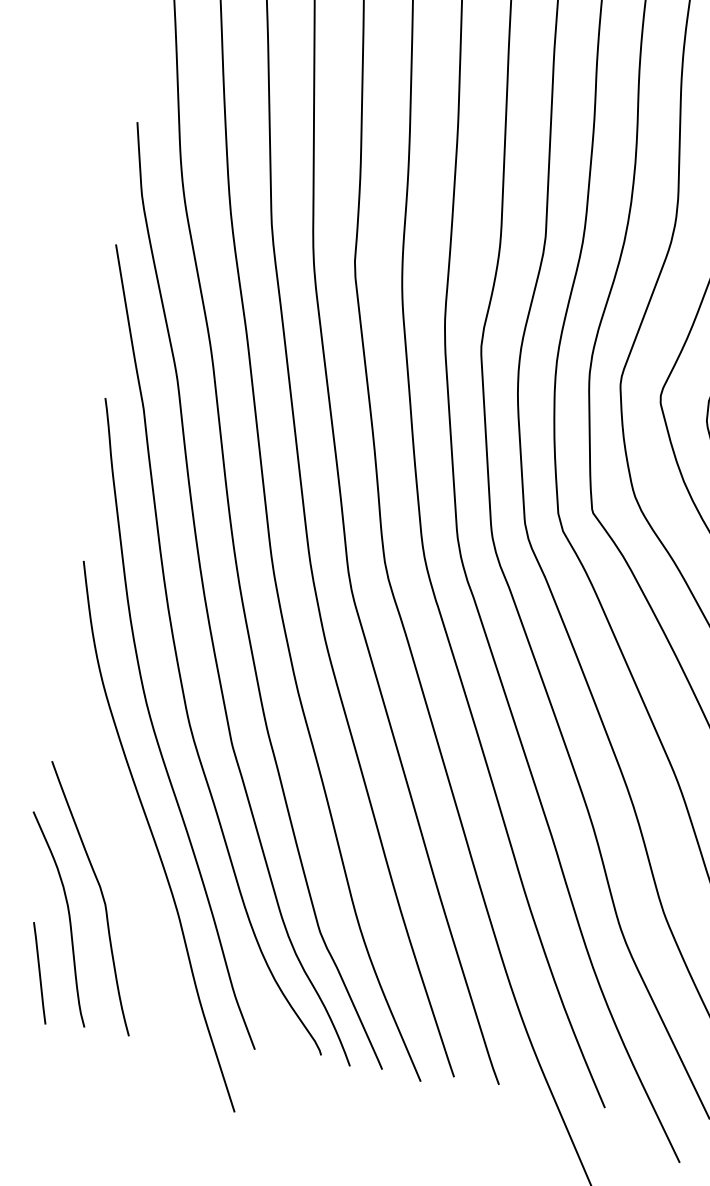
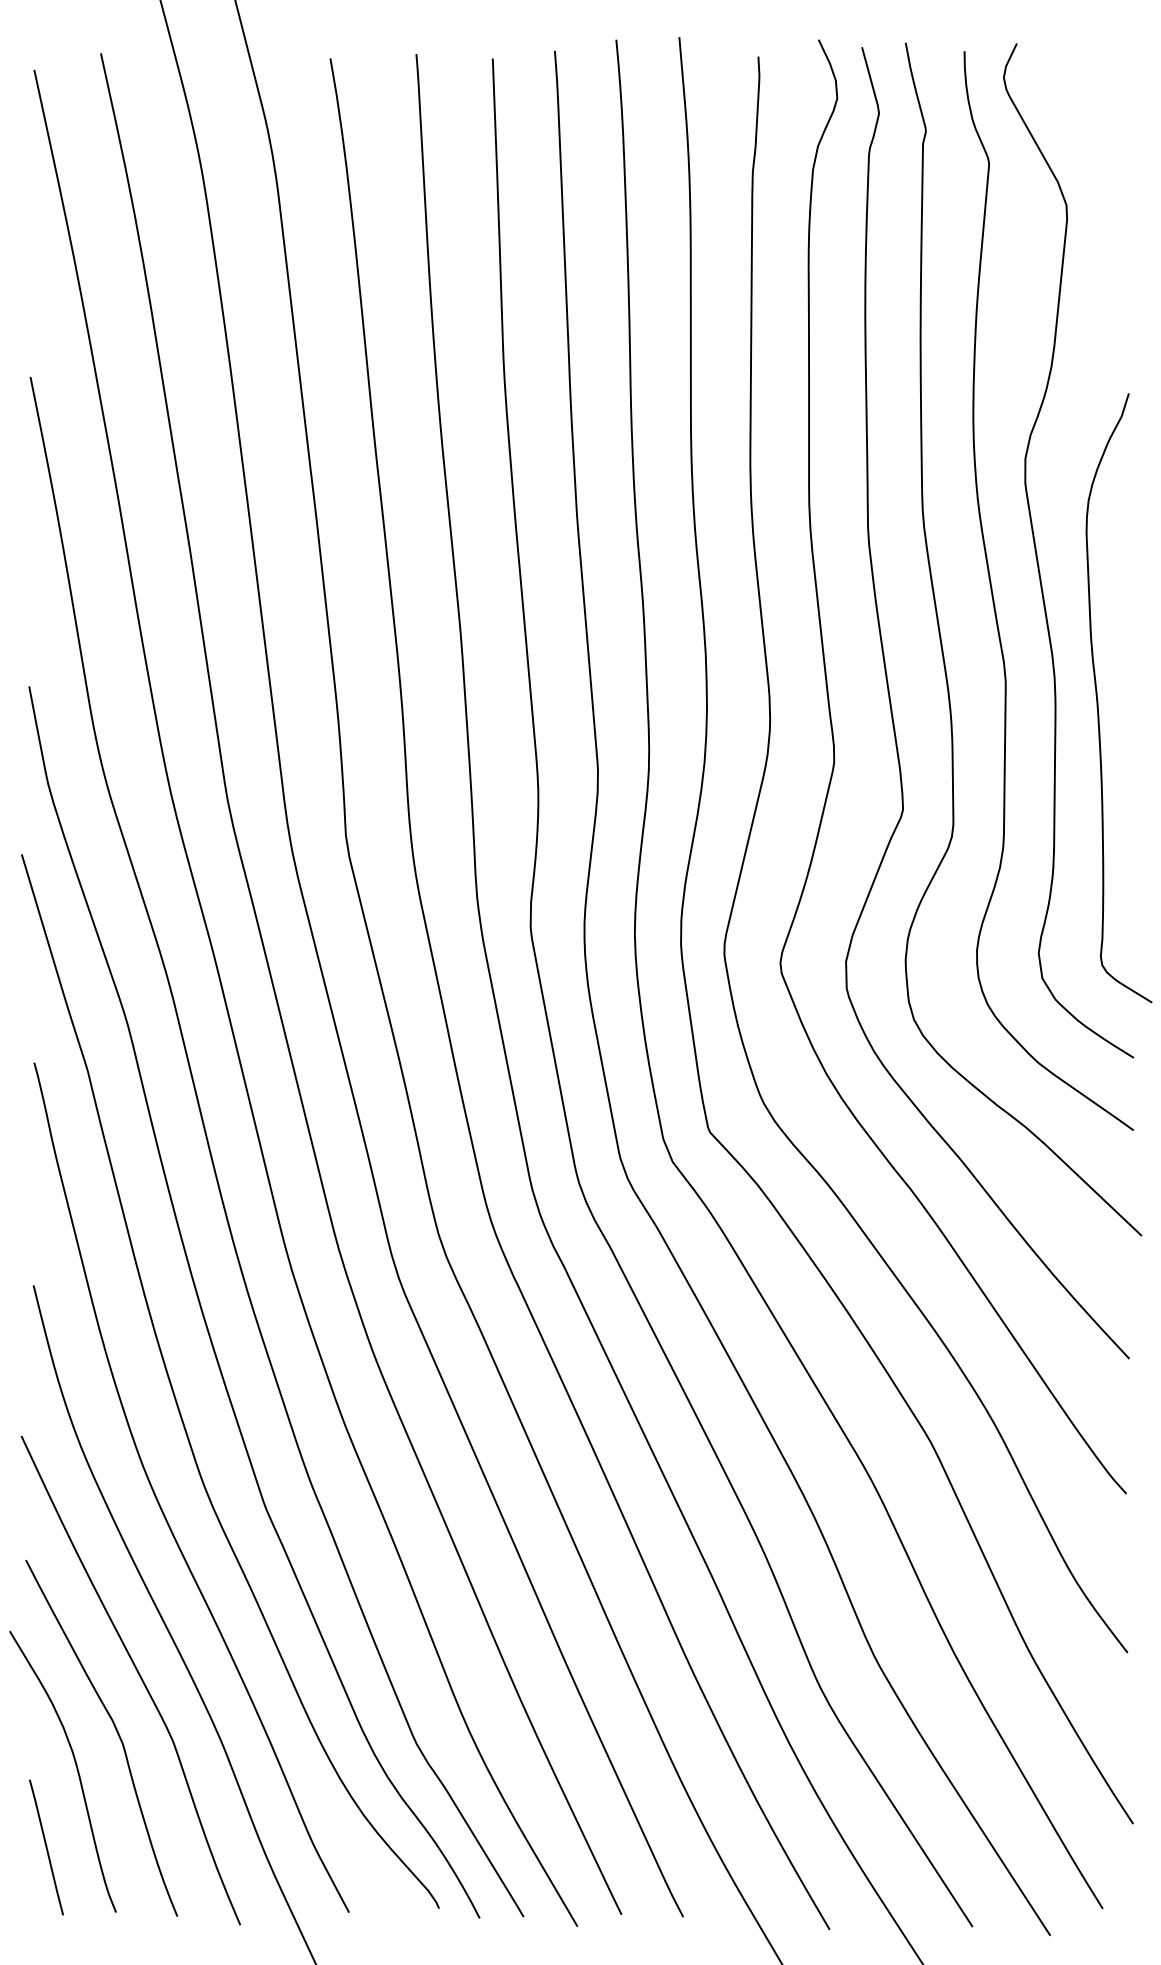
curve: (123, 856) -> (138, 1675), added

